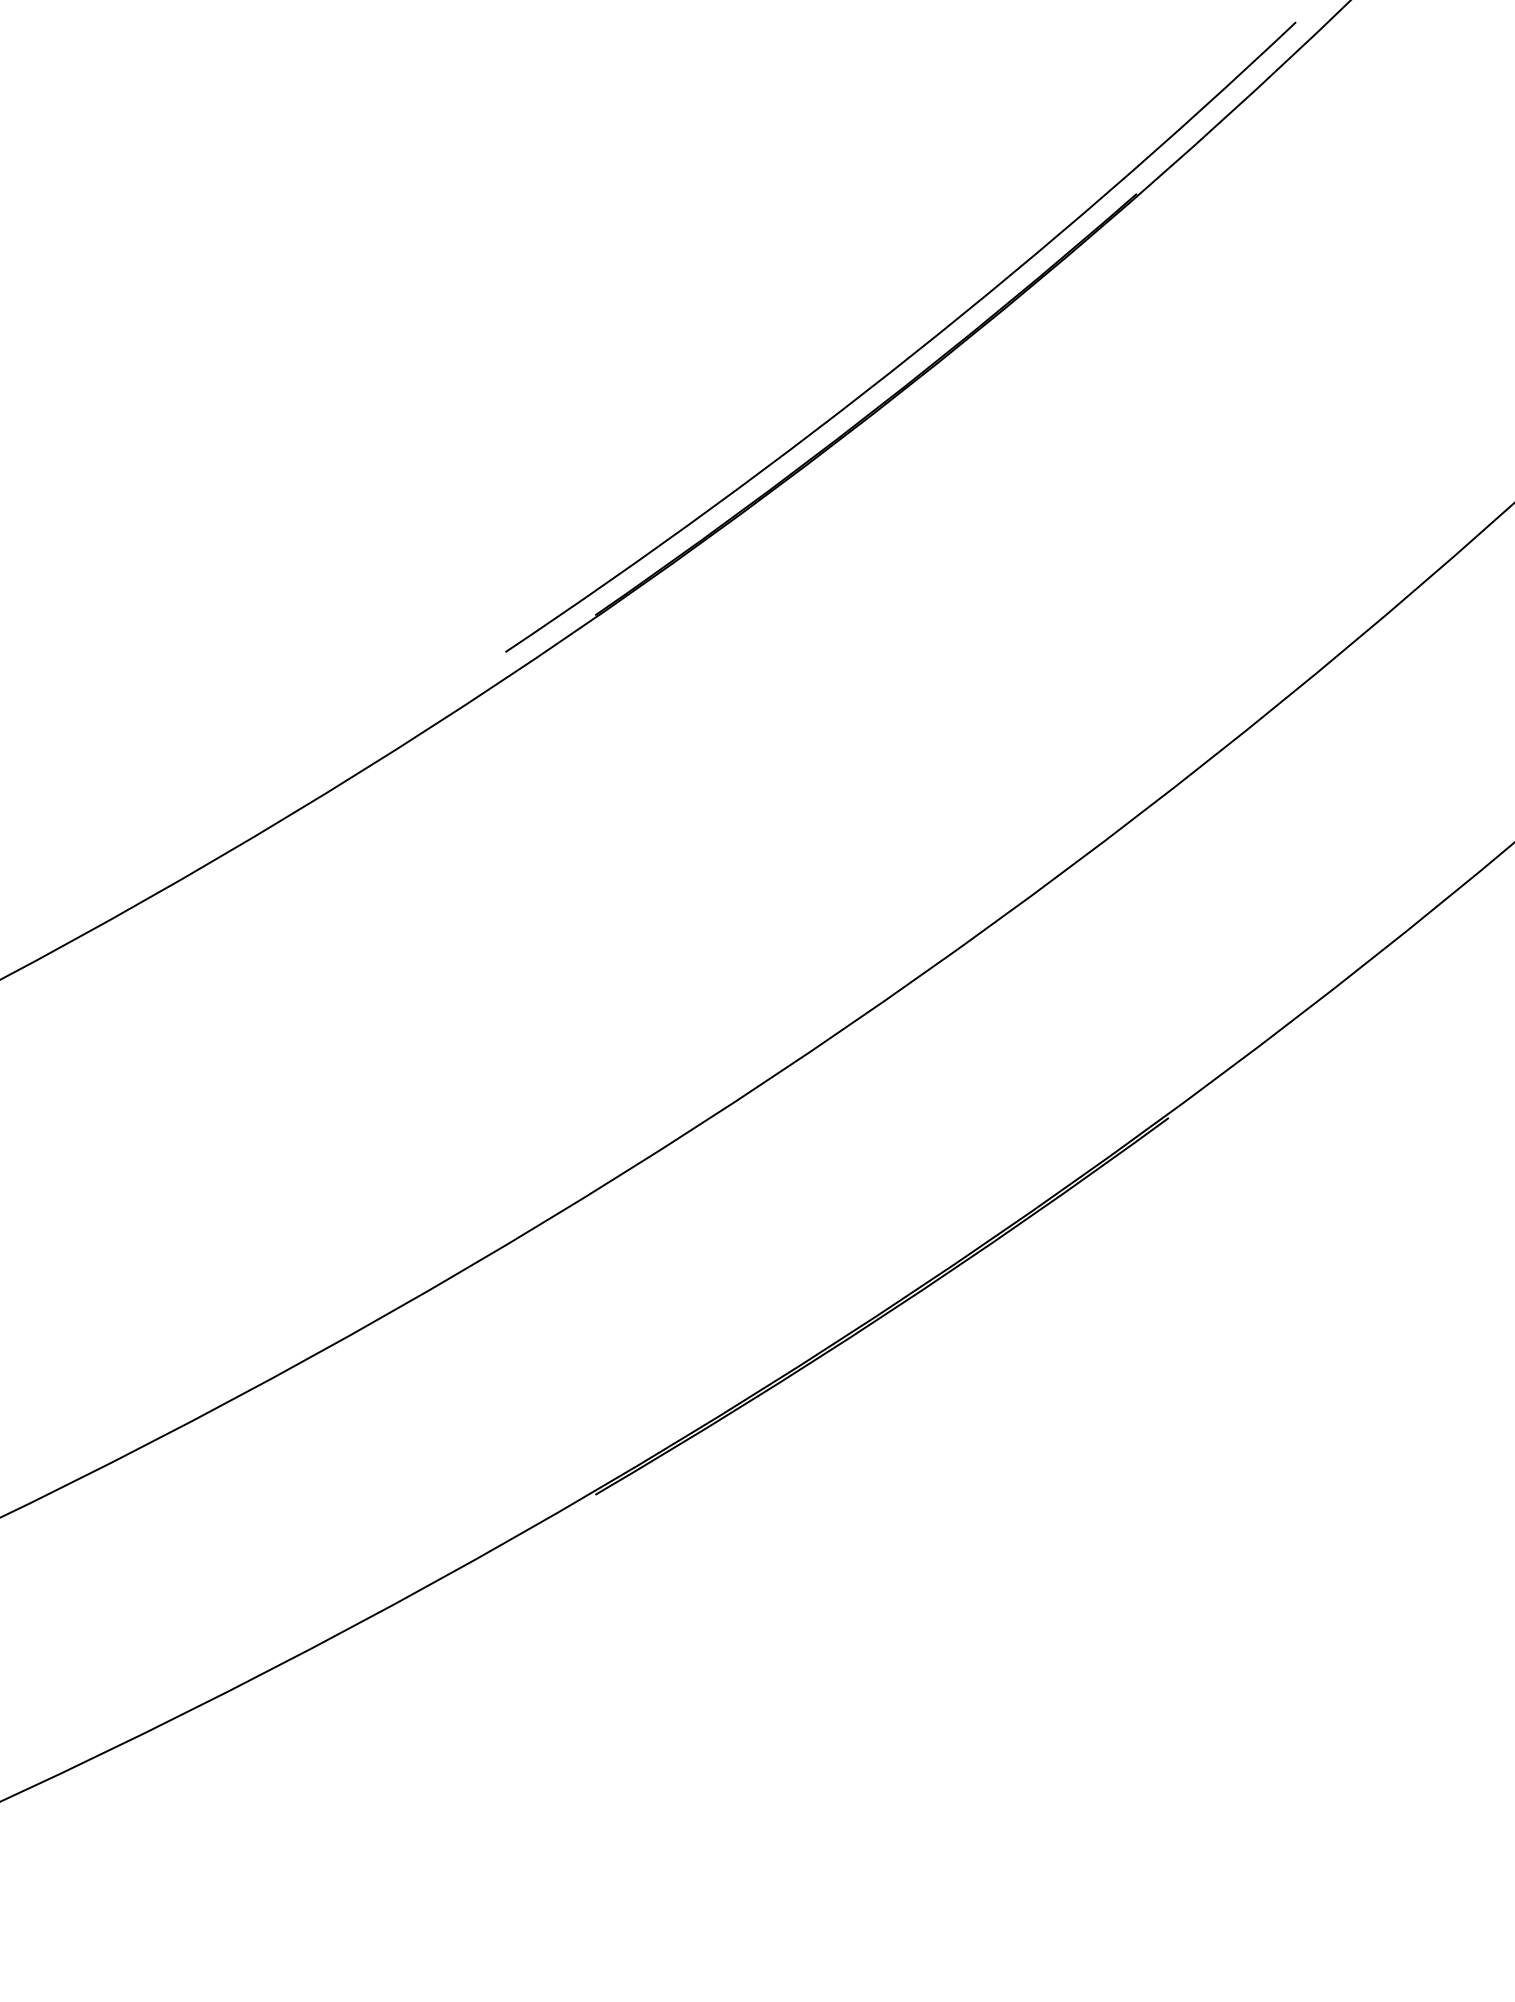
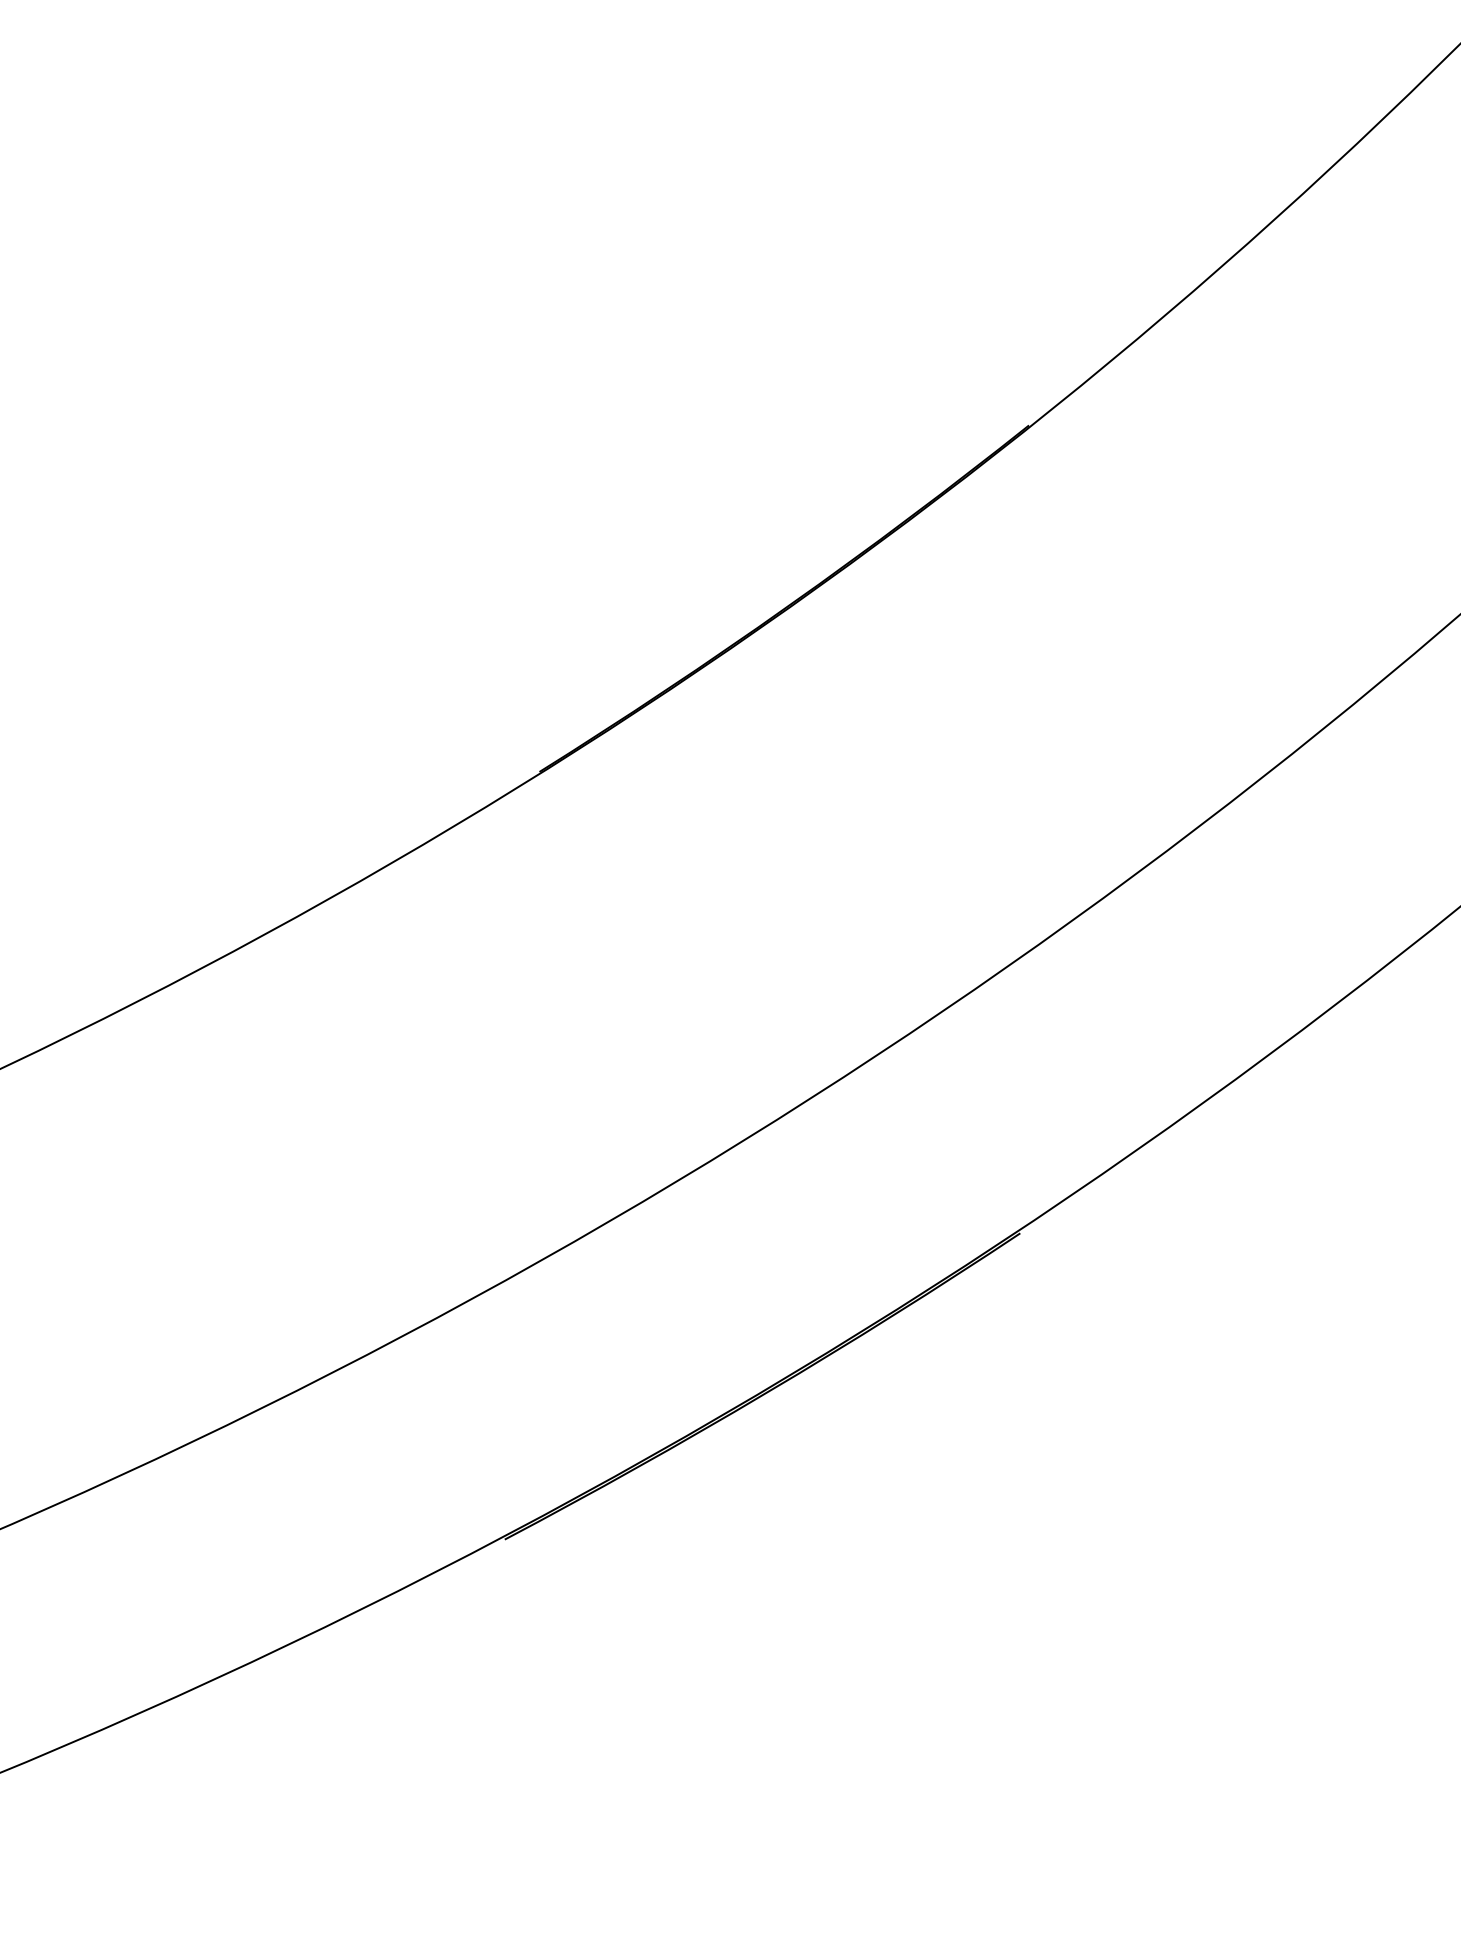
part: (911, 354) -> (825, 556), removed

